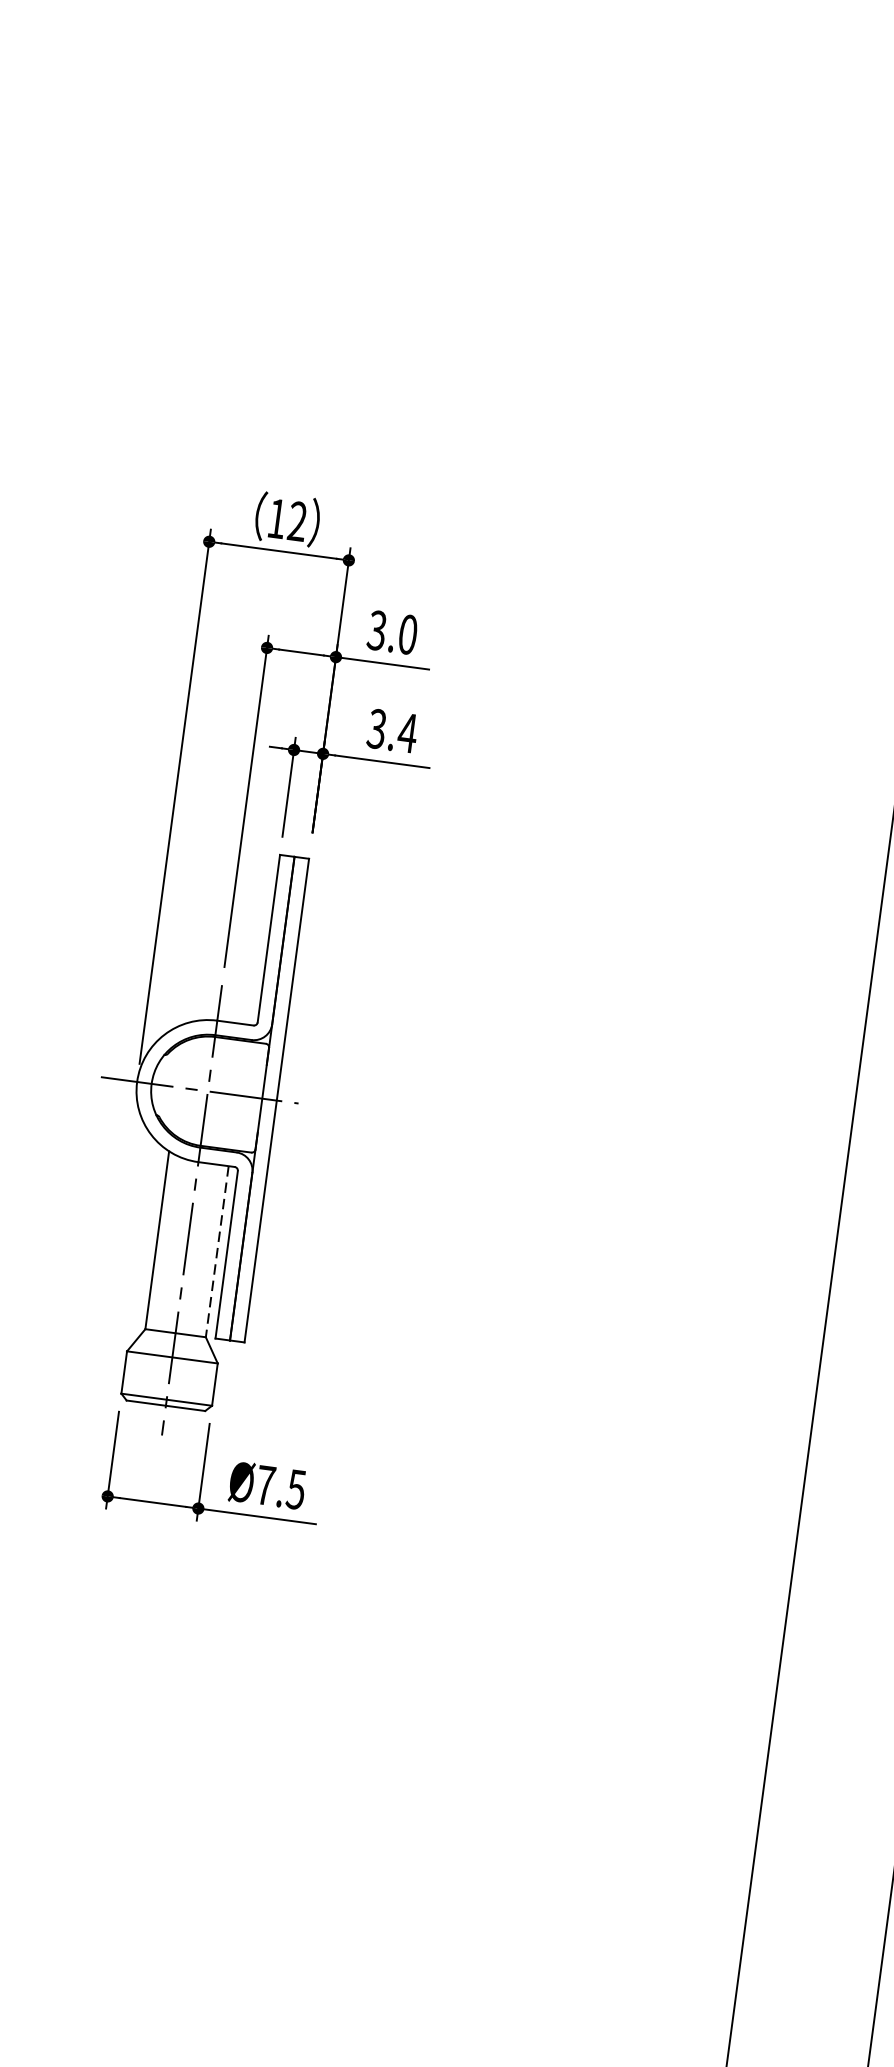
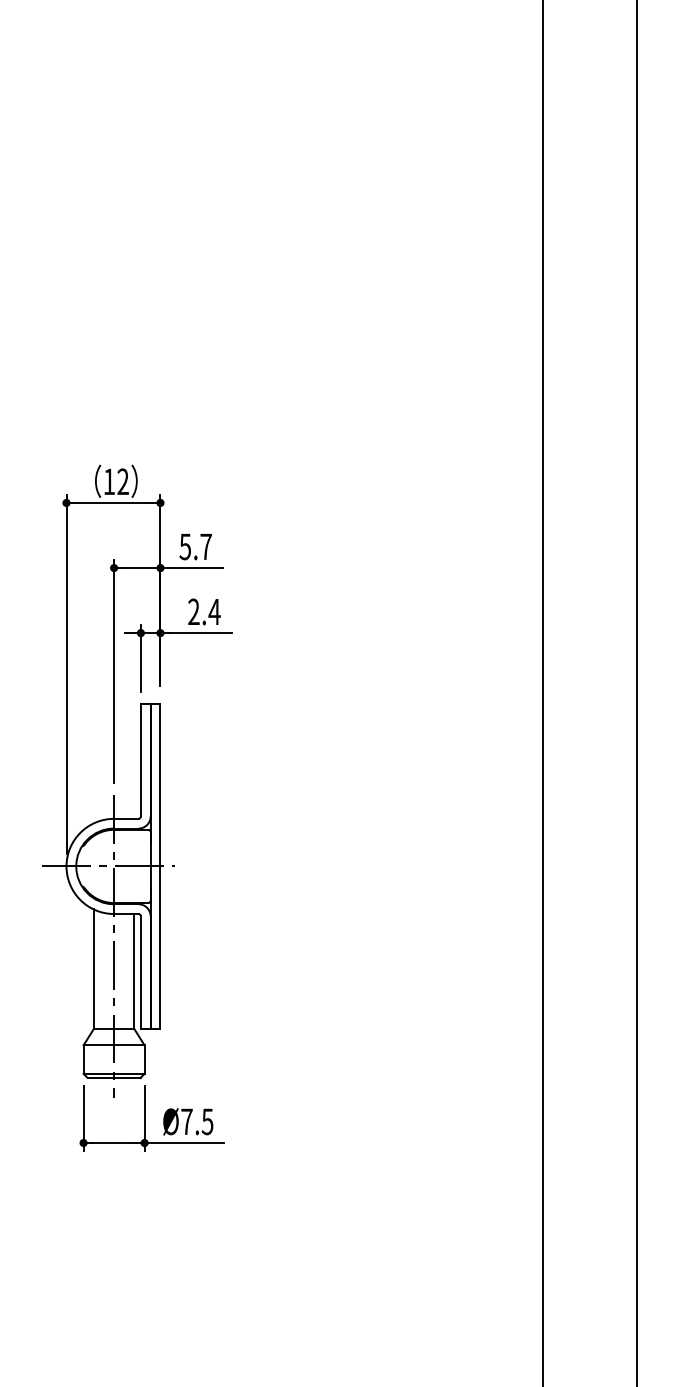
text: (392, 632) -> (195, 546), 3.0 -> 5.7
text: (376, 729) -> (193, 612), 3.4 -> 2.4
line: (217, 1251) -> (134, 971), dashed -> solid

